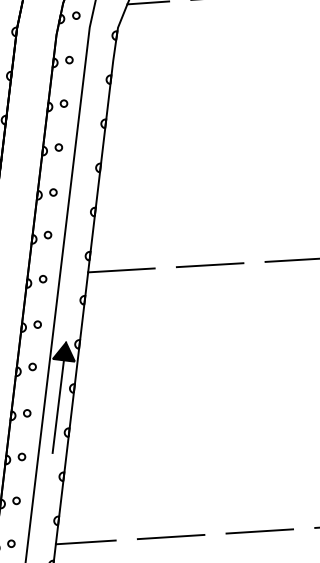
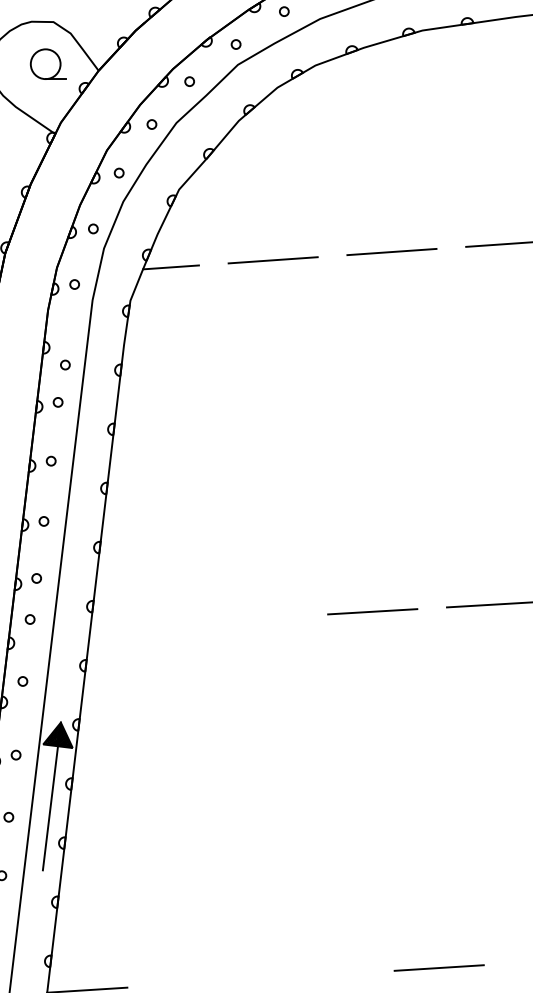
circle: (69, 59) -> (65, 364), moved
line: (209, 264) -> (253, 618), removed
line: (121, 270) -> (134, 625), removed
circle: (42, 279) -> (29, 619), moved
circle: (37, 324) -> (22, 681), moved
line: (259, 531) -> (319, 975), removed
line: (171, 536) -> (201, 982), removed

